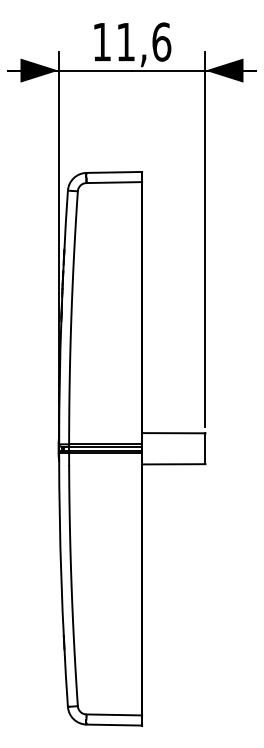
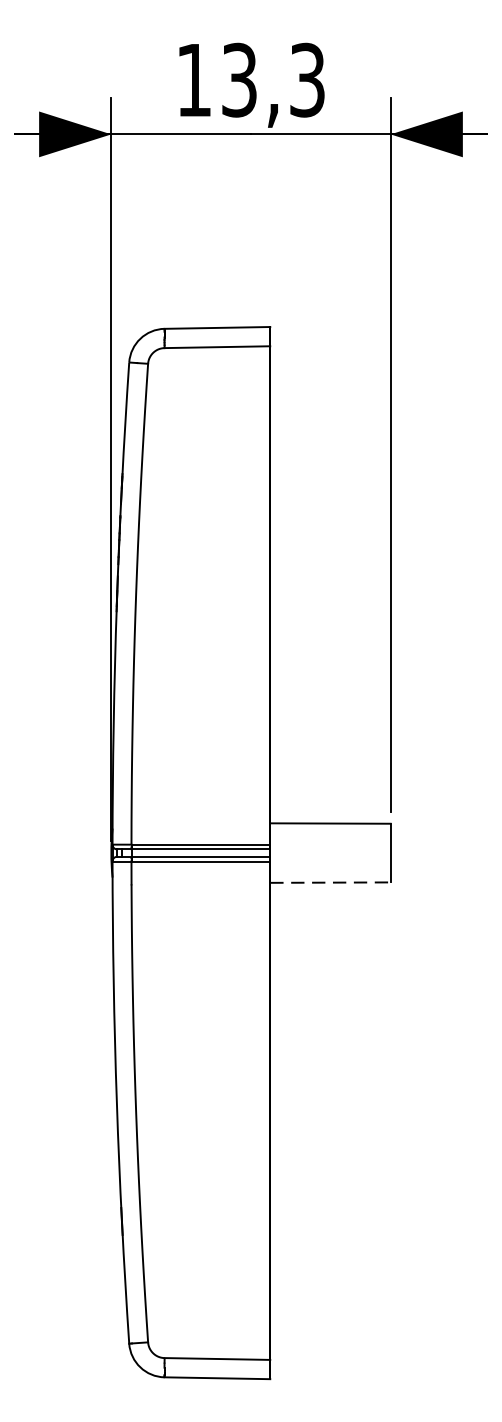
text: (144, 41) -> (274, 79), 11,6 -> 13,3
line: (173, 464) -> (329, 883), solid -> dashed

